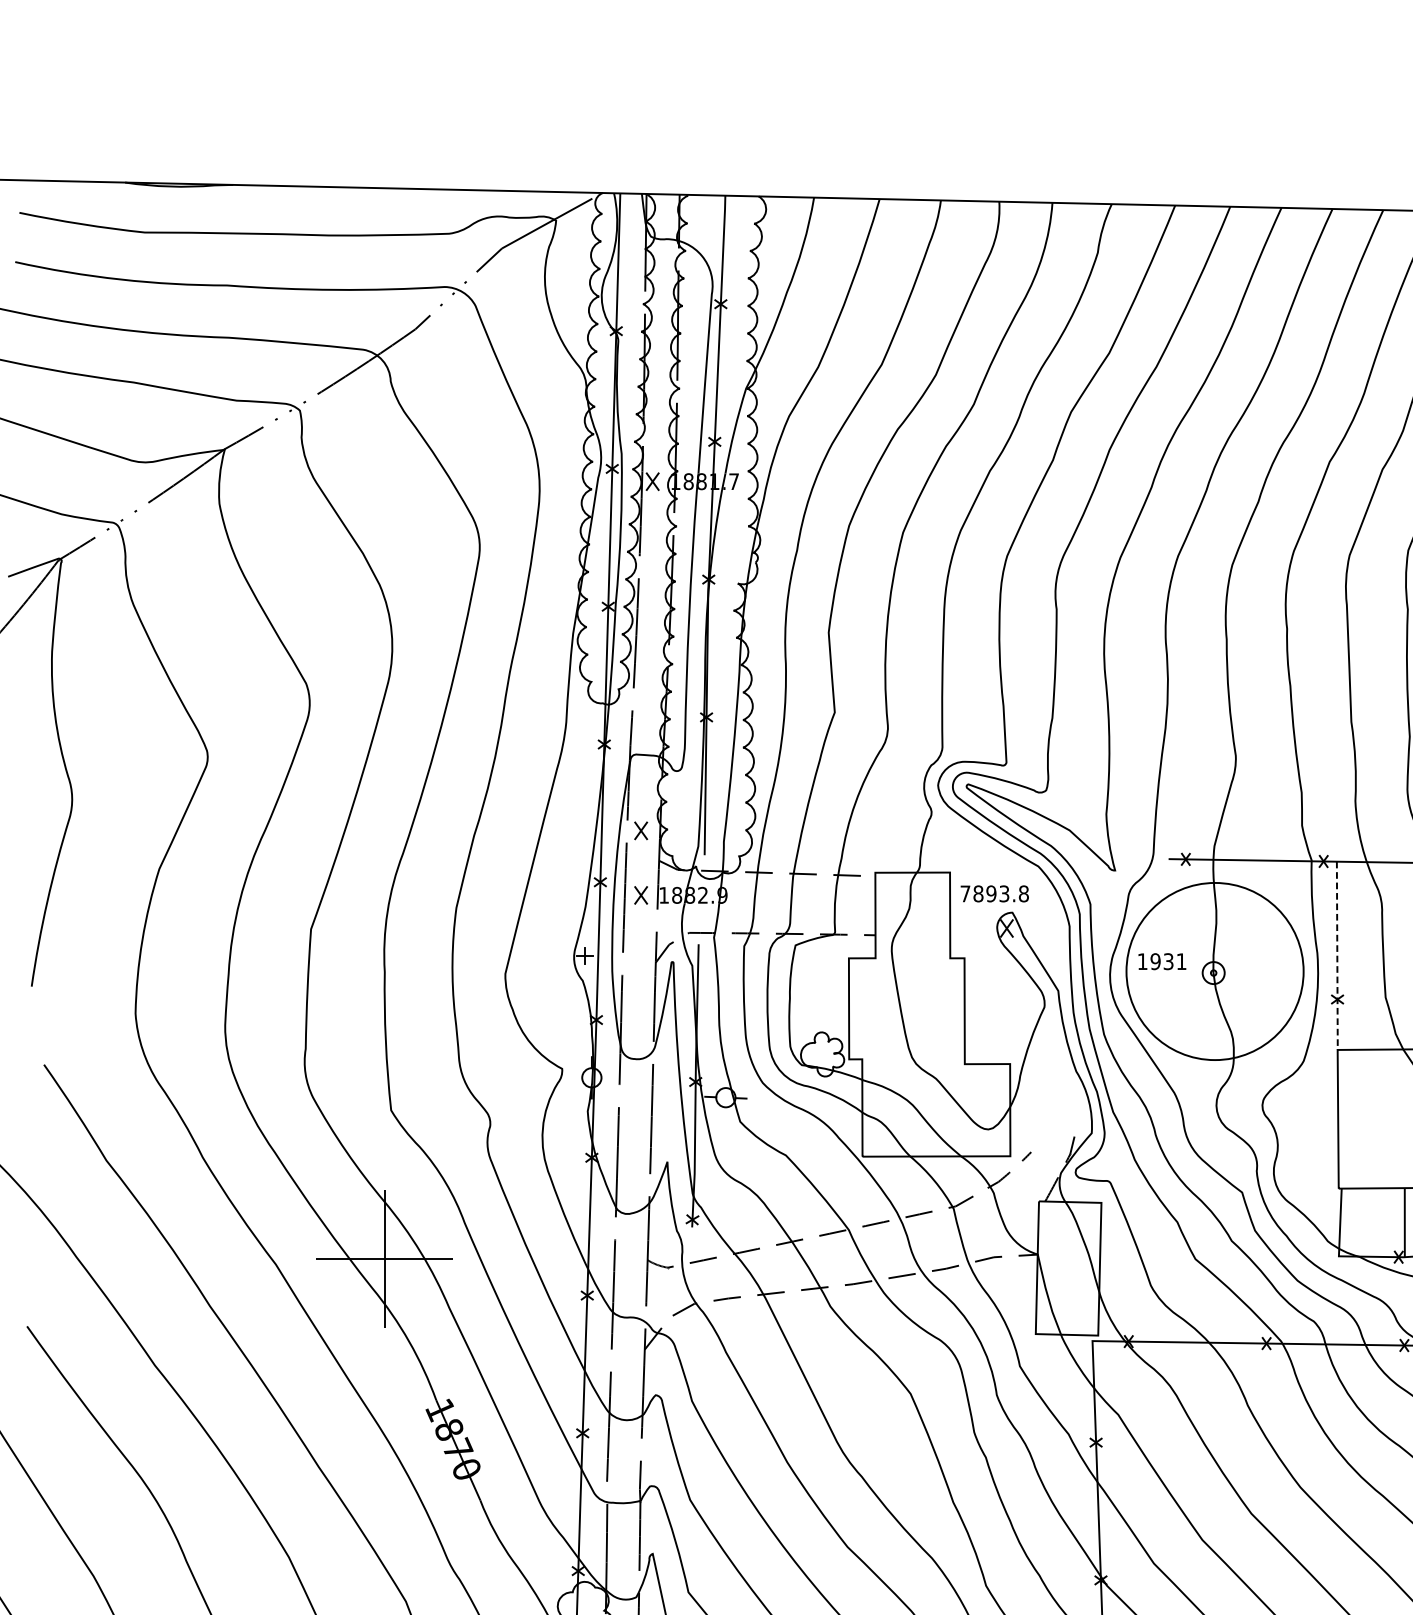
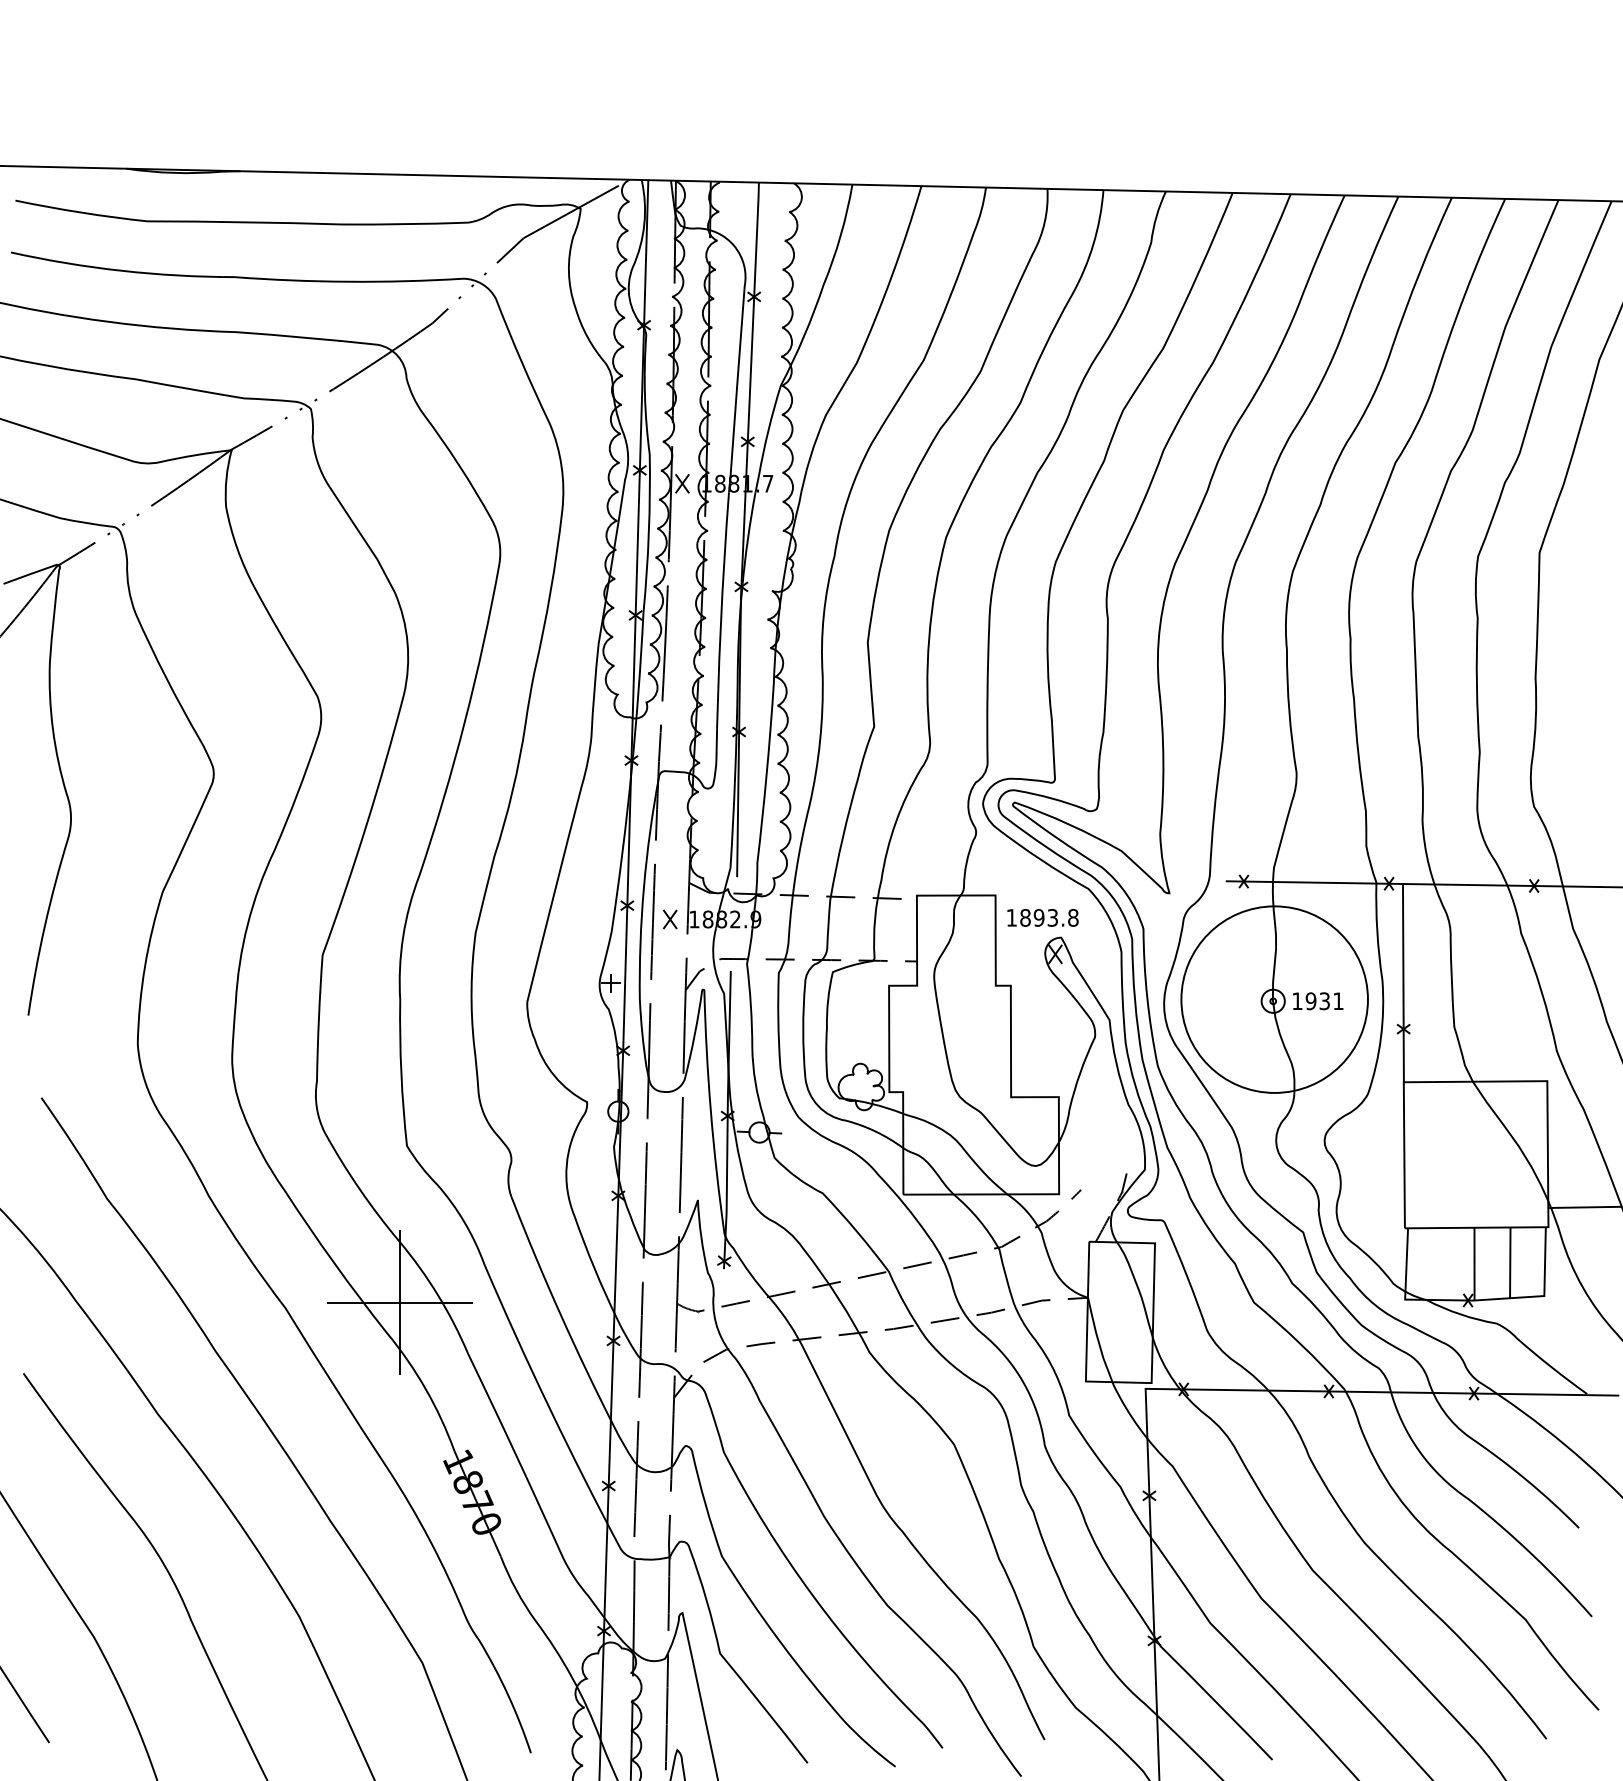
part: (641, 830) -> (670, 851), removed
text: (965, 893) -> (1011, 917), 7893.8 -> 1893.8
line: (1337, 956) -> (1403, 983), dashed -> solid
text: (1162, 961) -> (1318, 1001), moved

